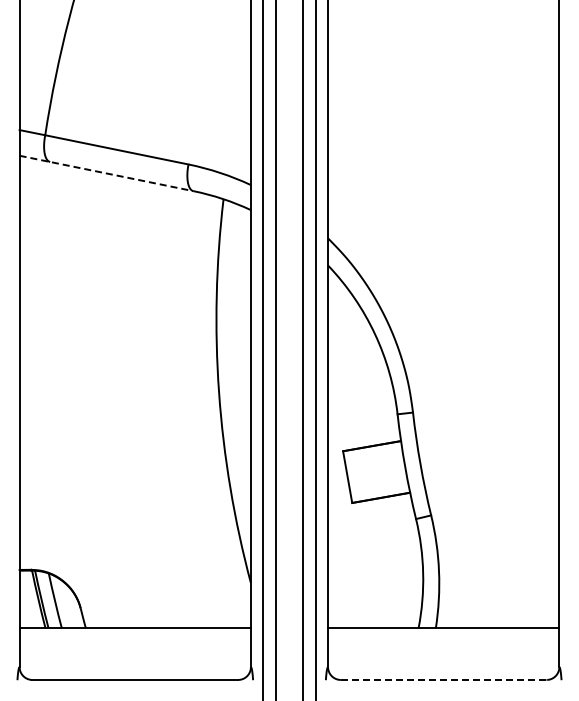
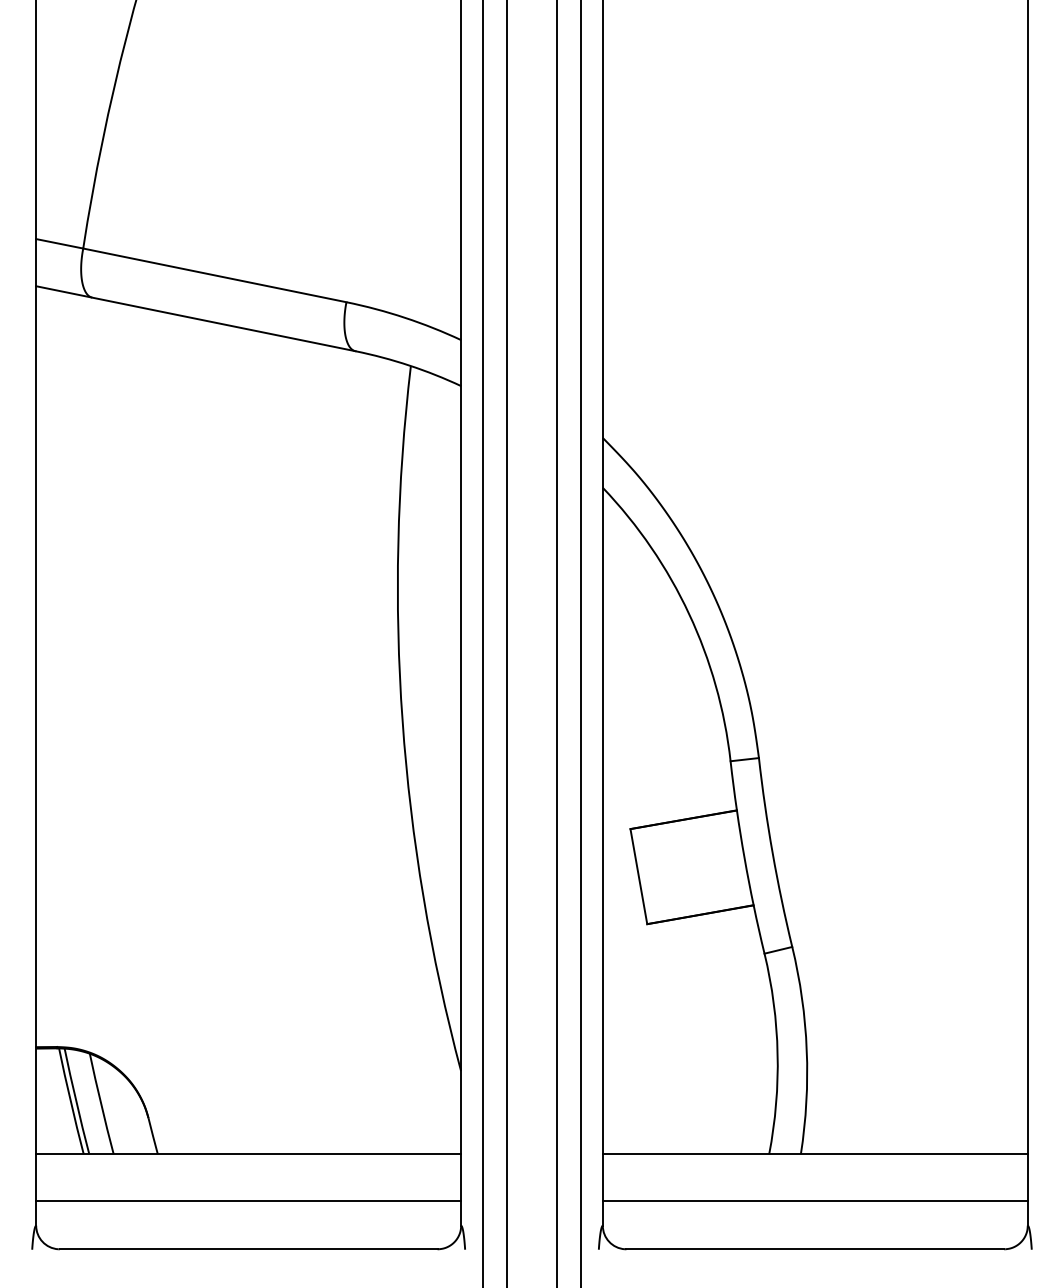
line: (106, 173) -> (195, 318), dashed -> solid
line: (134, 653) -> (247, 1200), added
line: (443, 653) -> (814, 1200), added
line: (443, 679) -> (814, 1248), dashed -> solid

